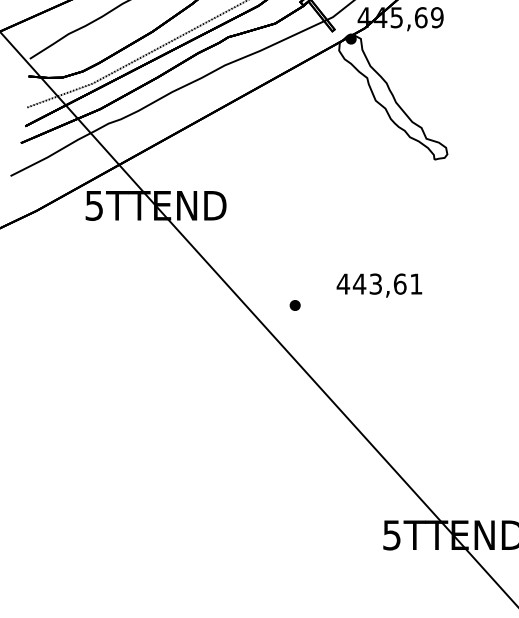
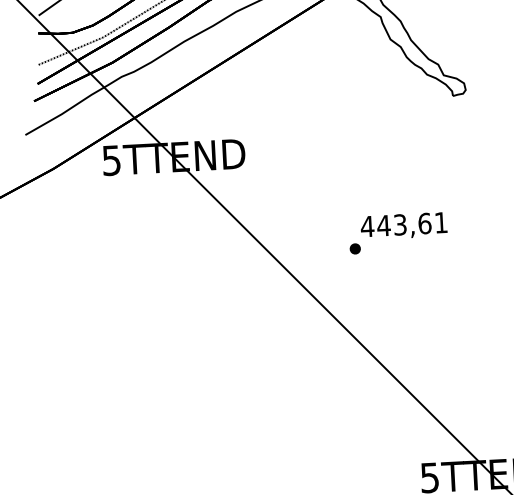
part: (294, 305) -> (354, 248), moved

